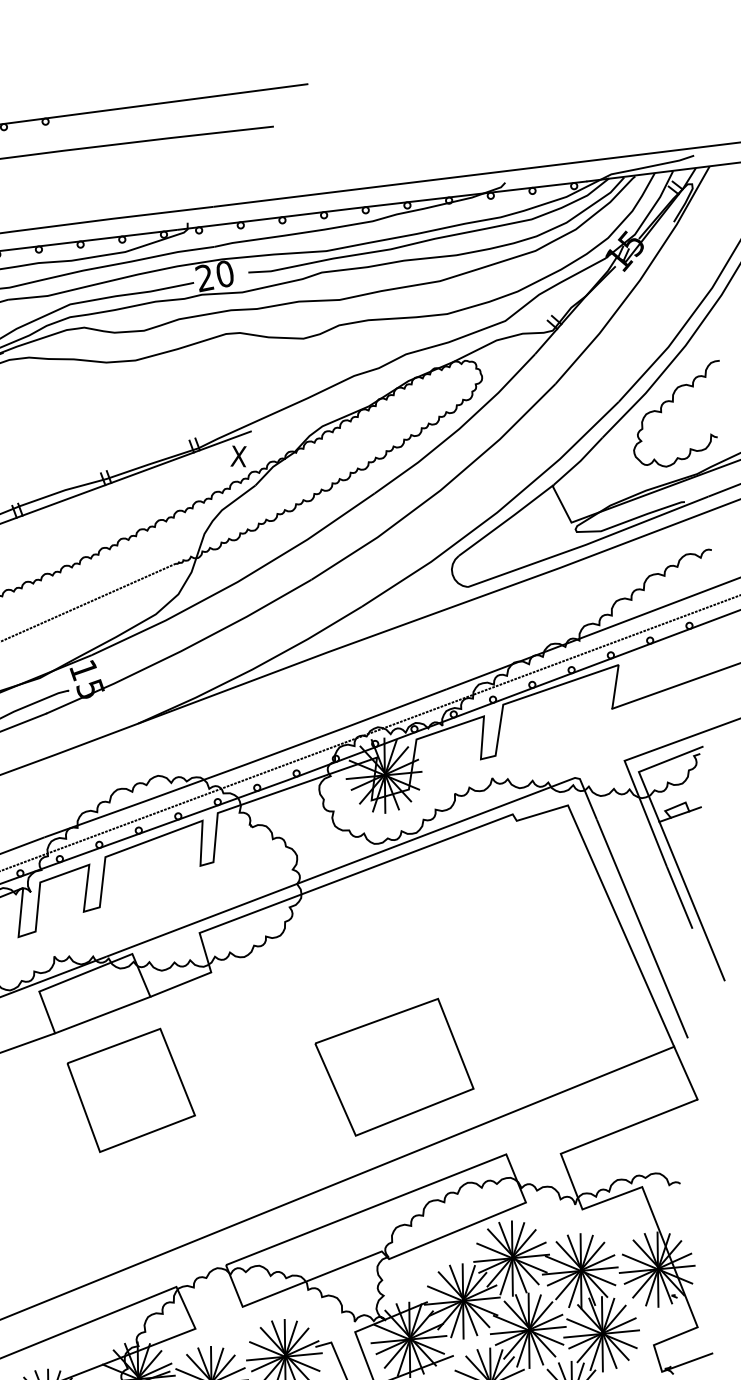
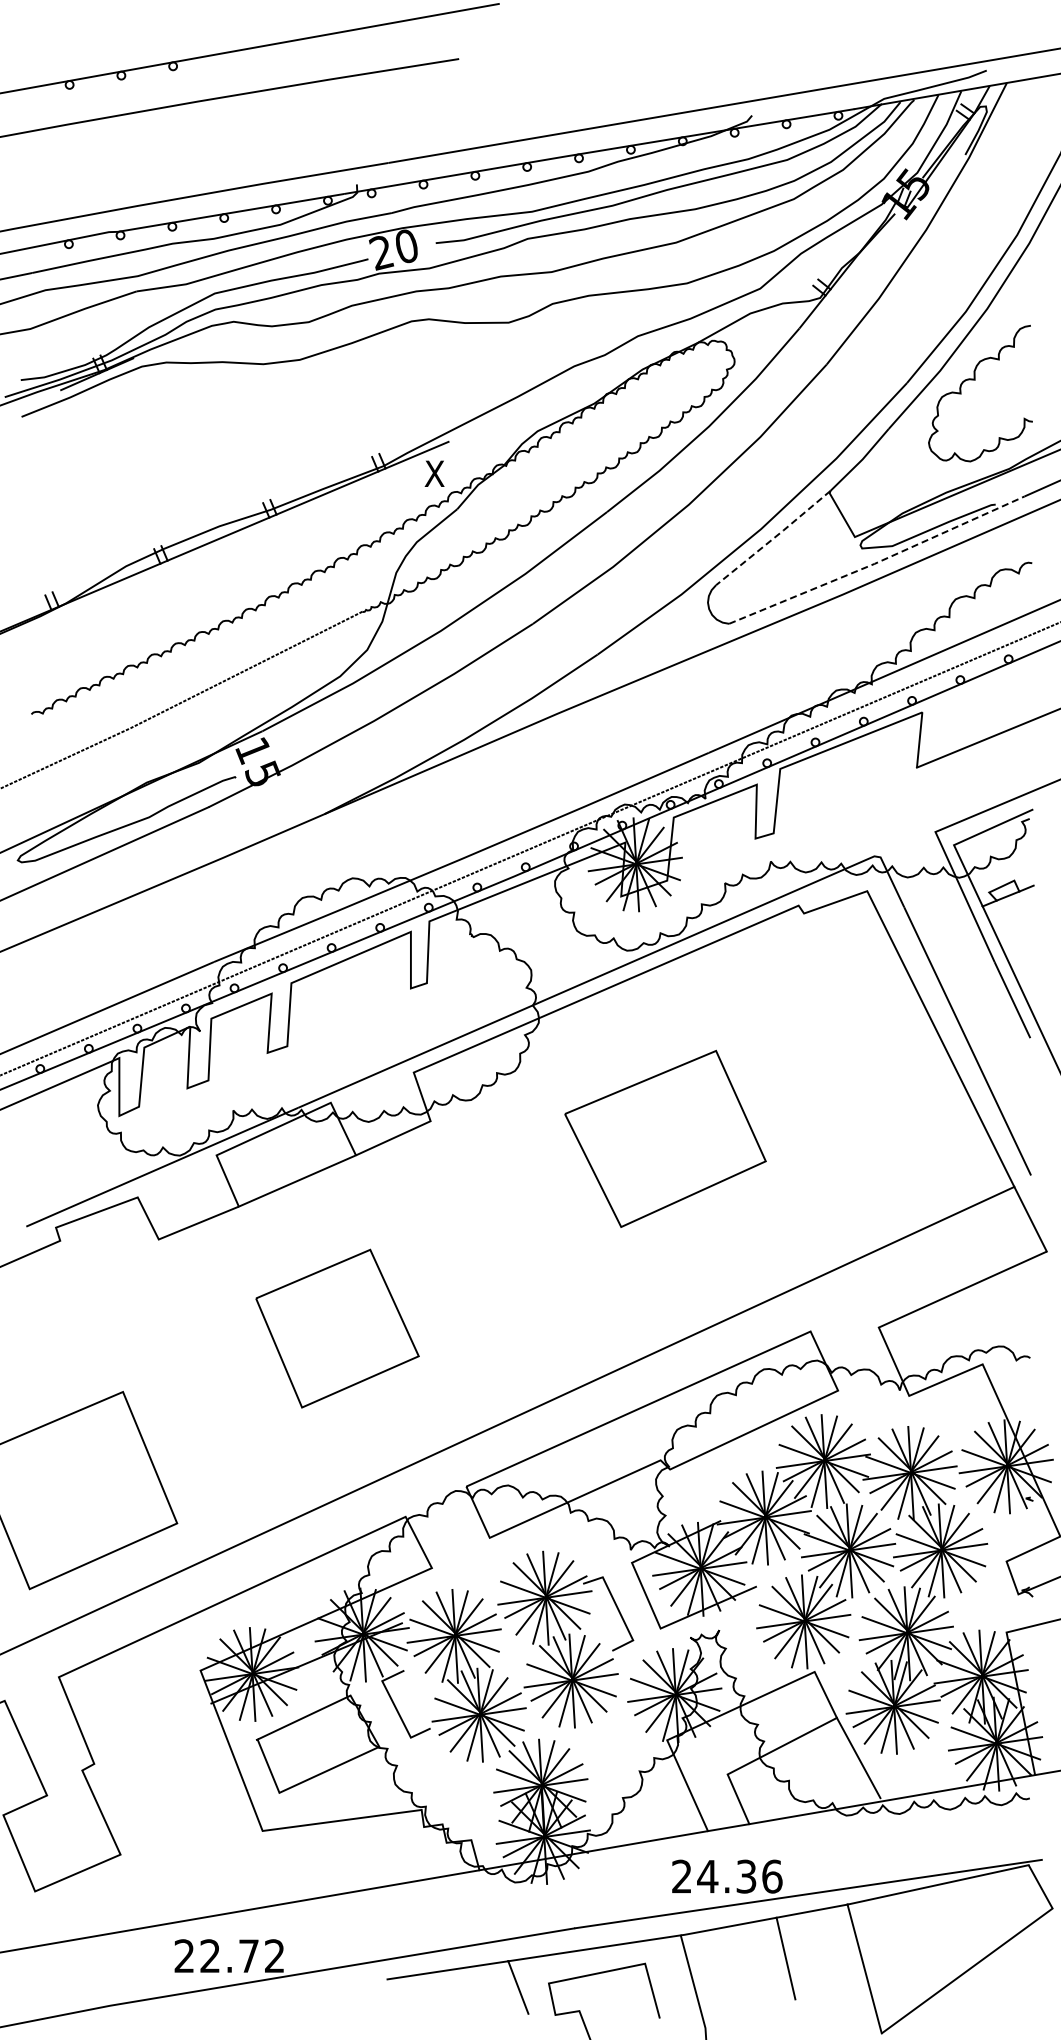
line: (506, 520) -> (773, 538), solid -> dashed
line: (588, 543) -> (877, 562), solid -> dashed
part: (394, 1066) -> (665, 1138), moved
part: (131, 1090) -> (337, 1328), moved

